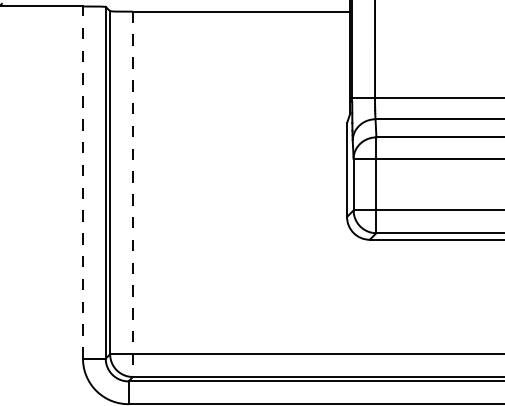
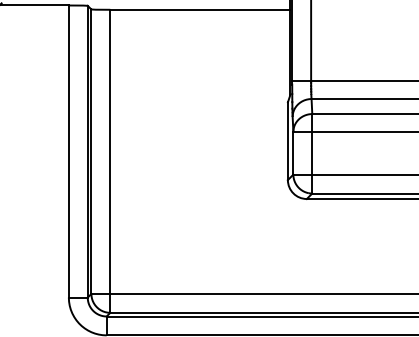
line: (82, 182) -> (68, 151), dashed -> solid
line: (132, 194) -> (109, 161), dashed -> solid

